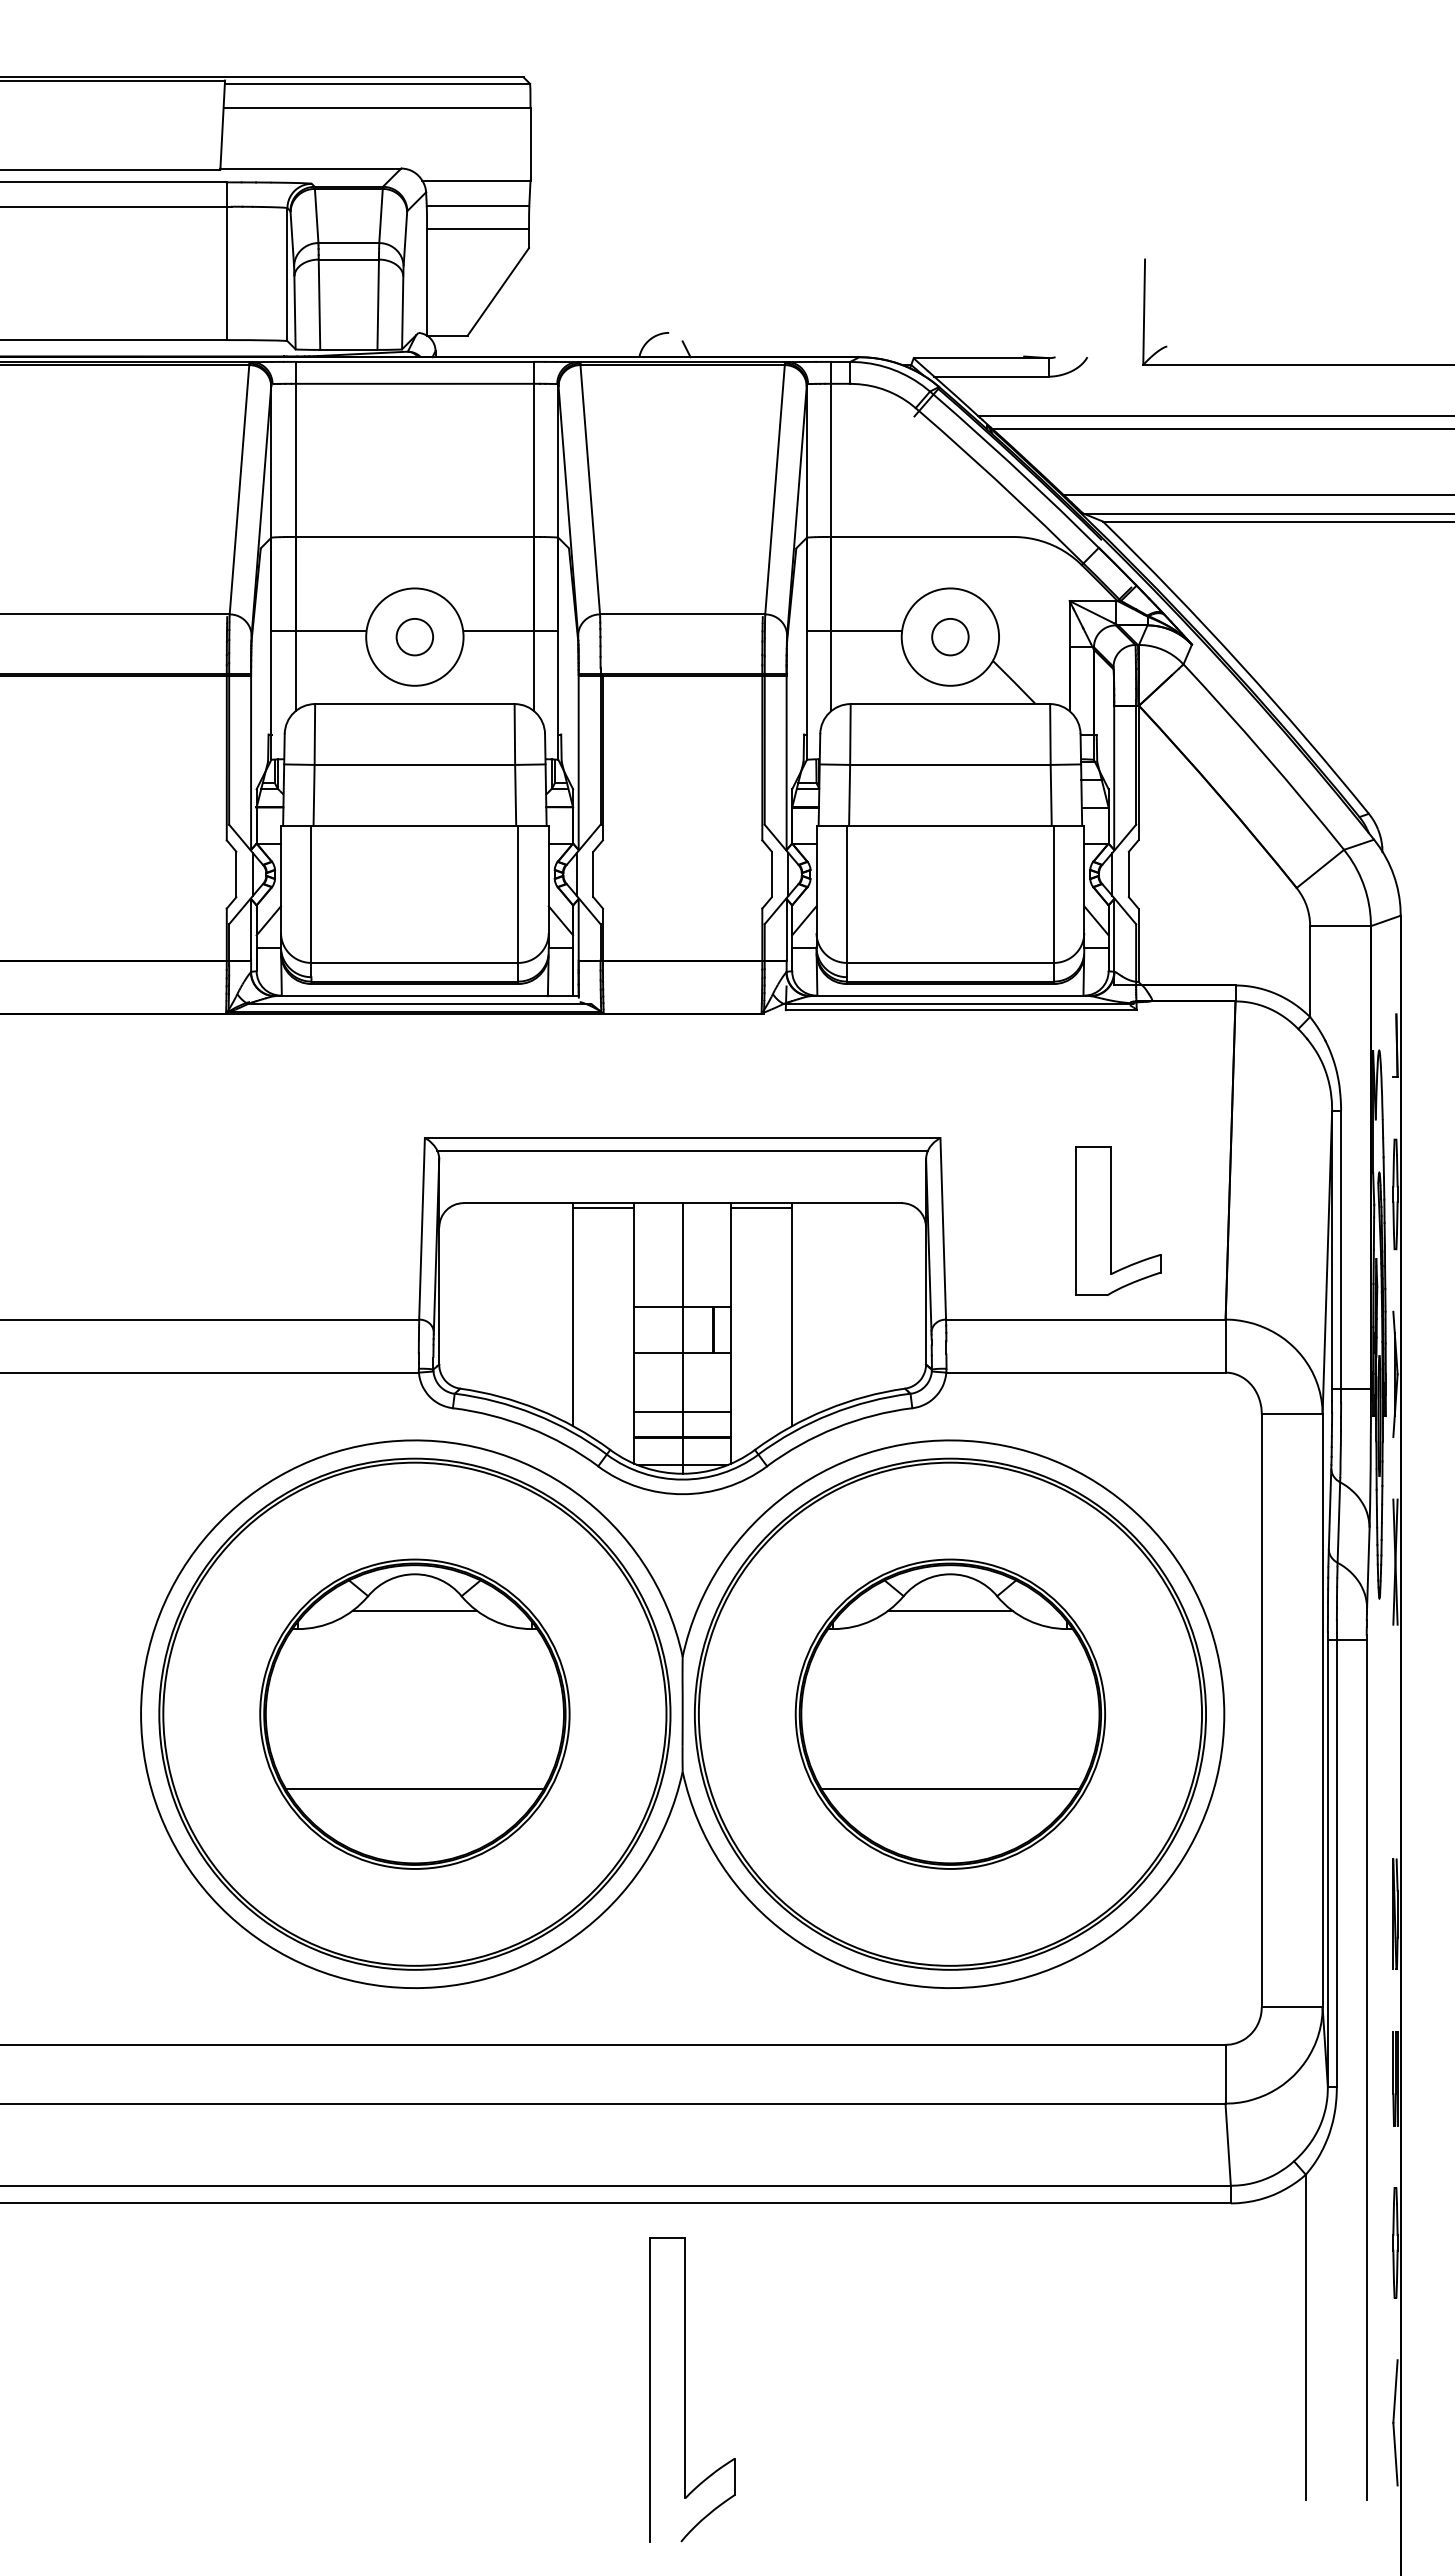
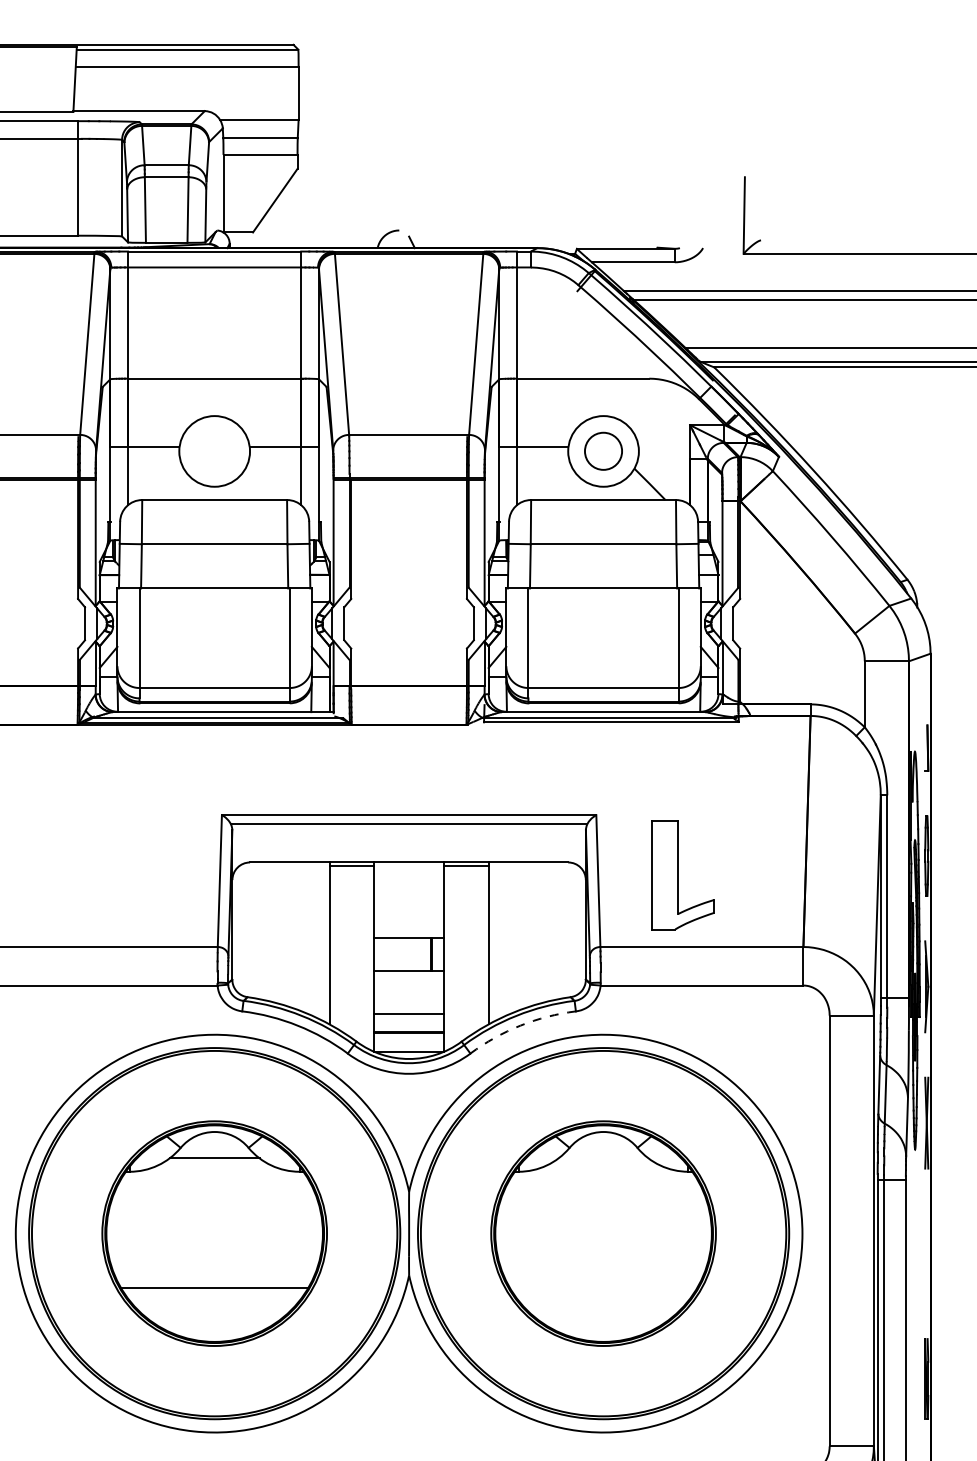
circle: (414, 637) -> (214, 451), removed
circle: (950, 637) -> (603, 451), size x1.4
part: (1111, 1220) -> (678, 875), moved
line: (682, 1338) -> (409, 960), removed
arc: (836, 1427) -> (520, 1025), solid -> dashed
line: (950, 1610) -> (603, 1158), removed
line: (950, 1788) -> (603, 1287), removed

